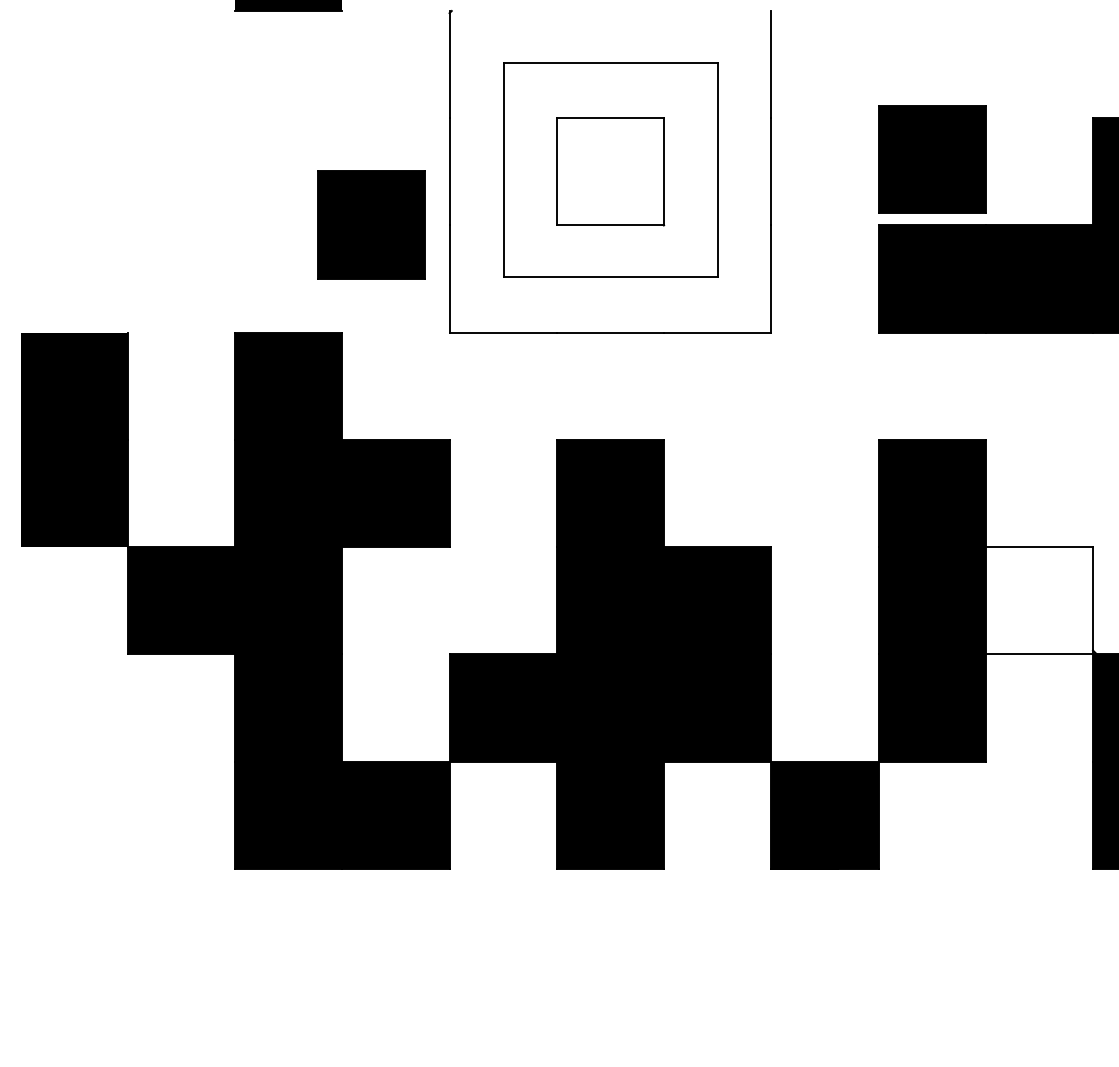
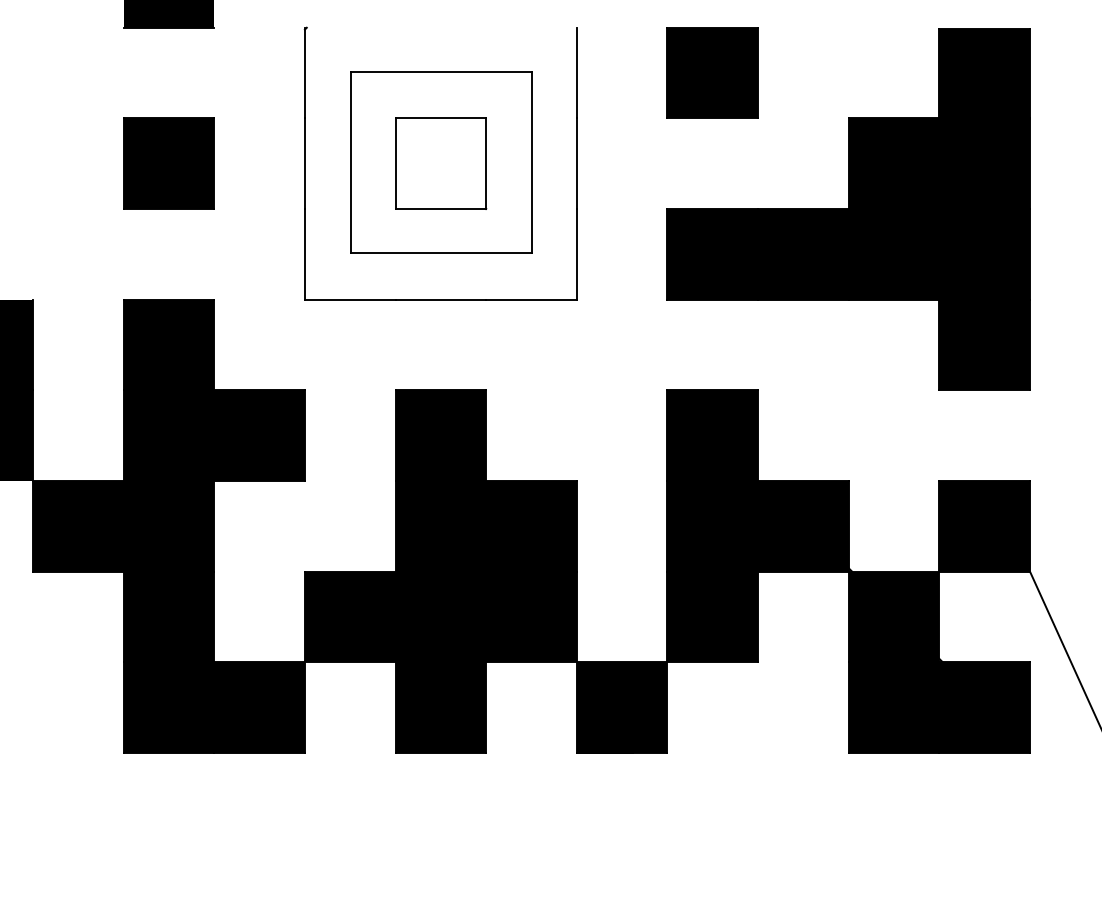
part: (931, 158) -> (712, 72), moved
part: (370, 224) -> (168, 163), moved
fill: (1039, 599) -> (803, 525), added

